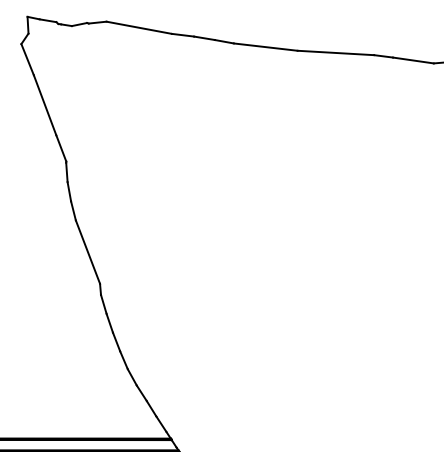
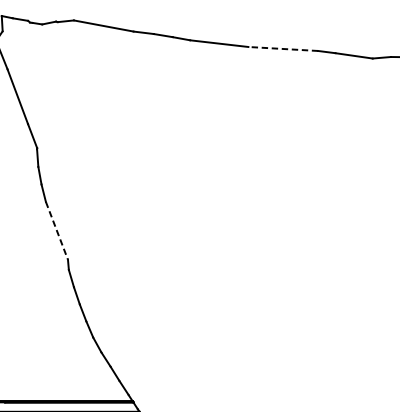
line: (335, 52) -> (282, 48), solid -> dashed
line: (87, 252) -> (56, 231), solid -> dashed

